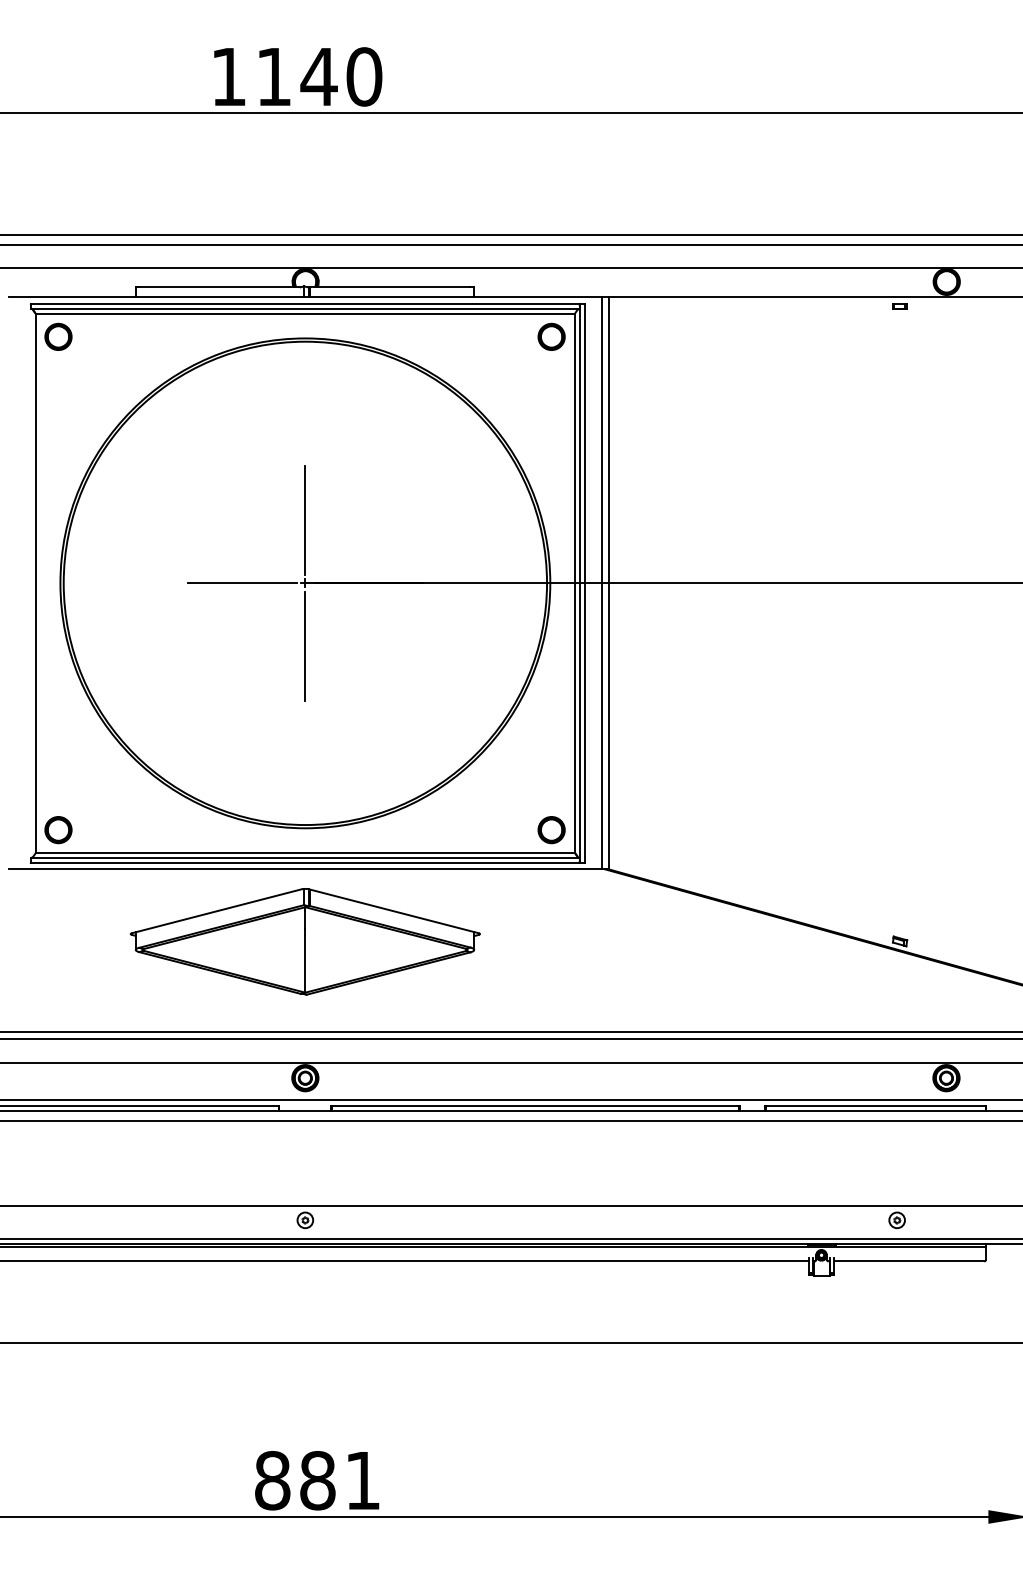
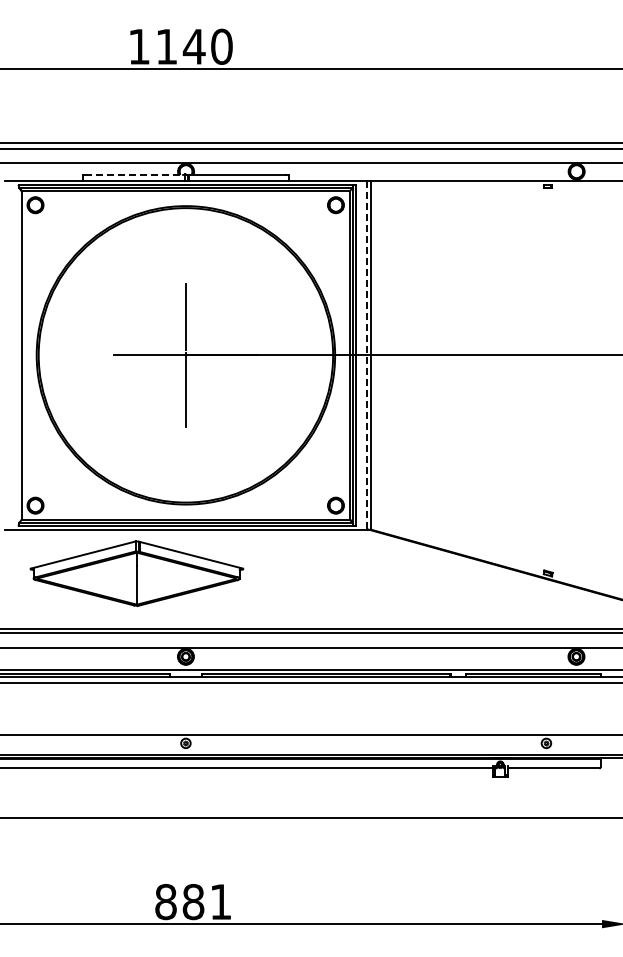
line: (220, 286) -> (134, 174), solid -> dashed
line: (601, 583) -> (366, 355), solid -> dashed
part: (304, 941) -> (136, 573), moved

